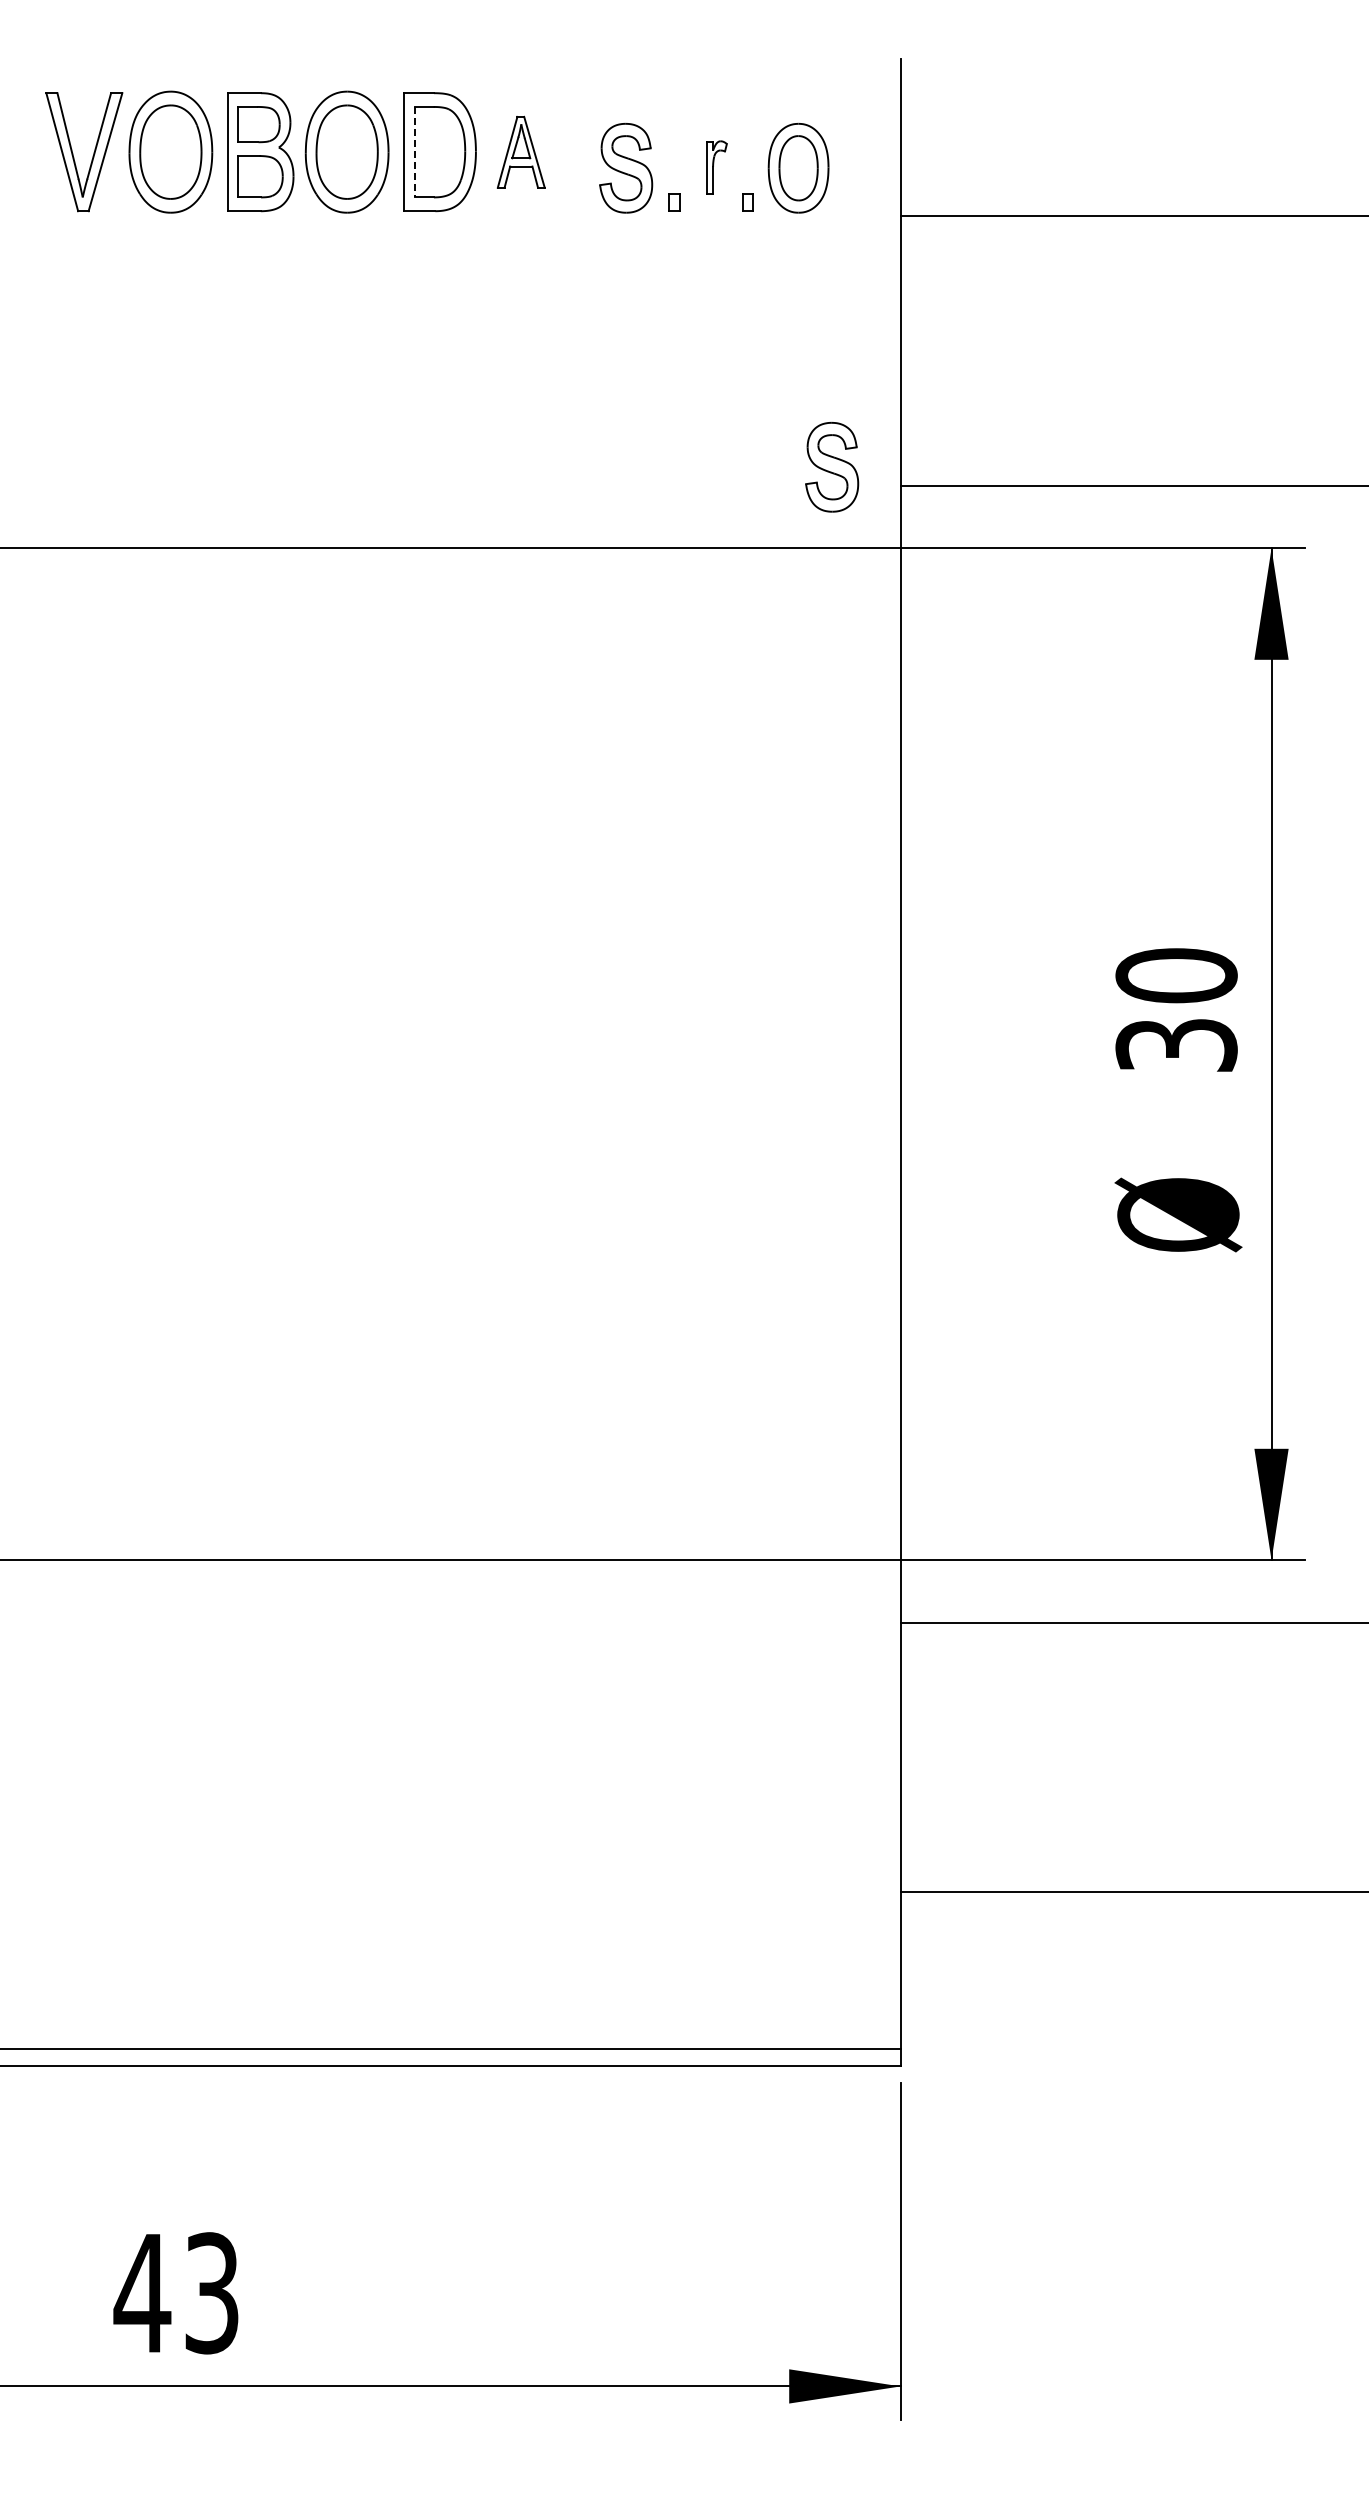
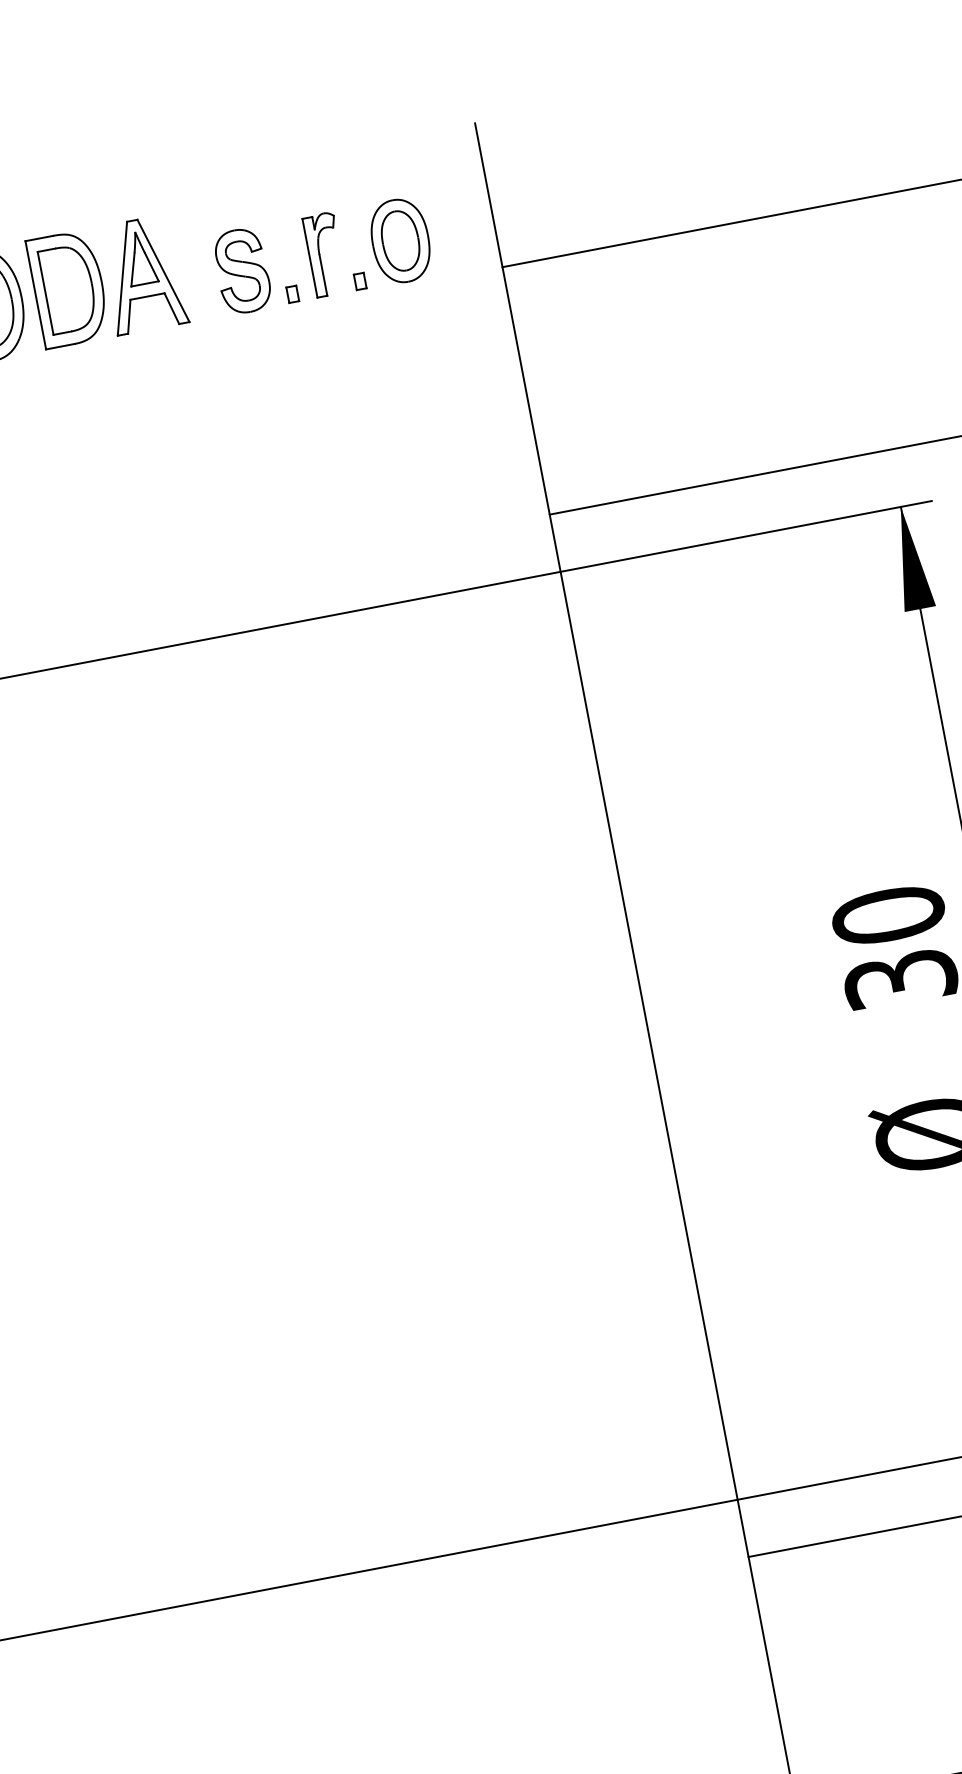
line: (414, 152) -> (45, 293), dashed -> solid
part: (521, 152) -> (143, 275), size x1.67
part: (716, 167) -> (325, 254), size x1.67
part: (832, 466) -> (483, 508), removed

